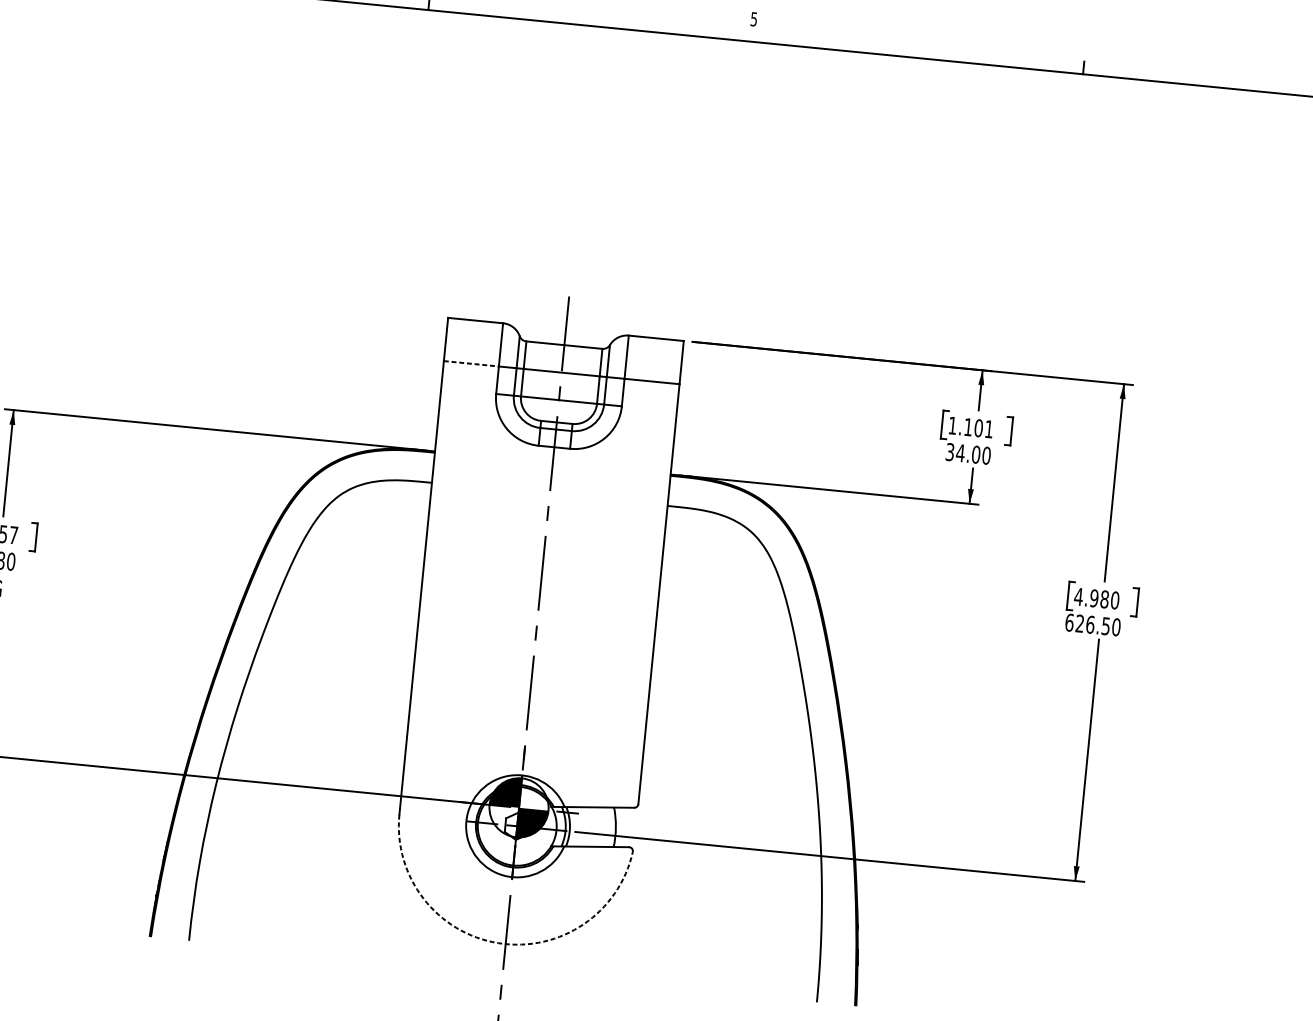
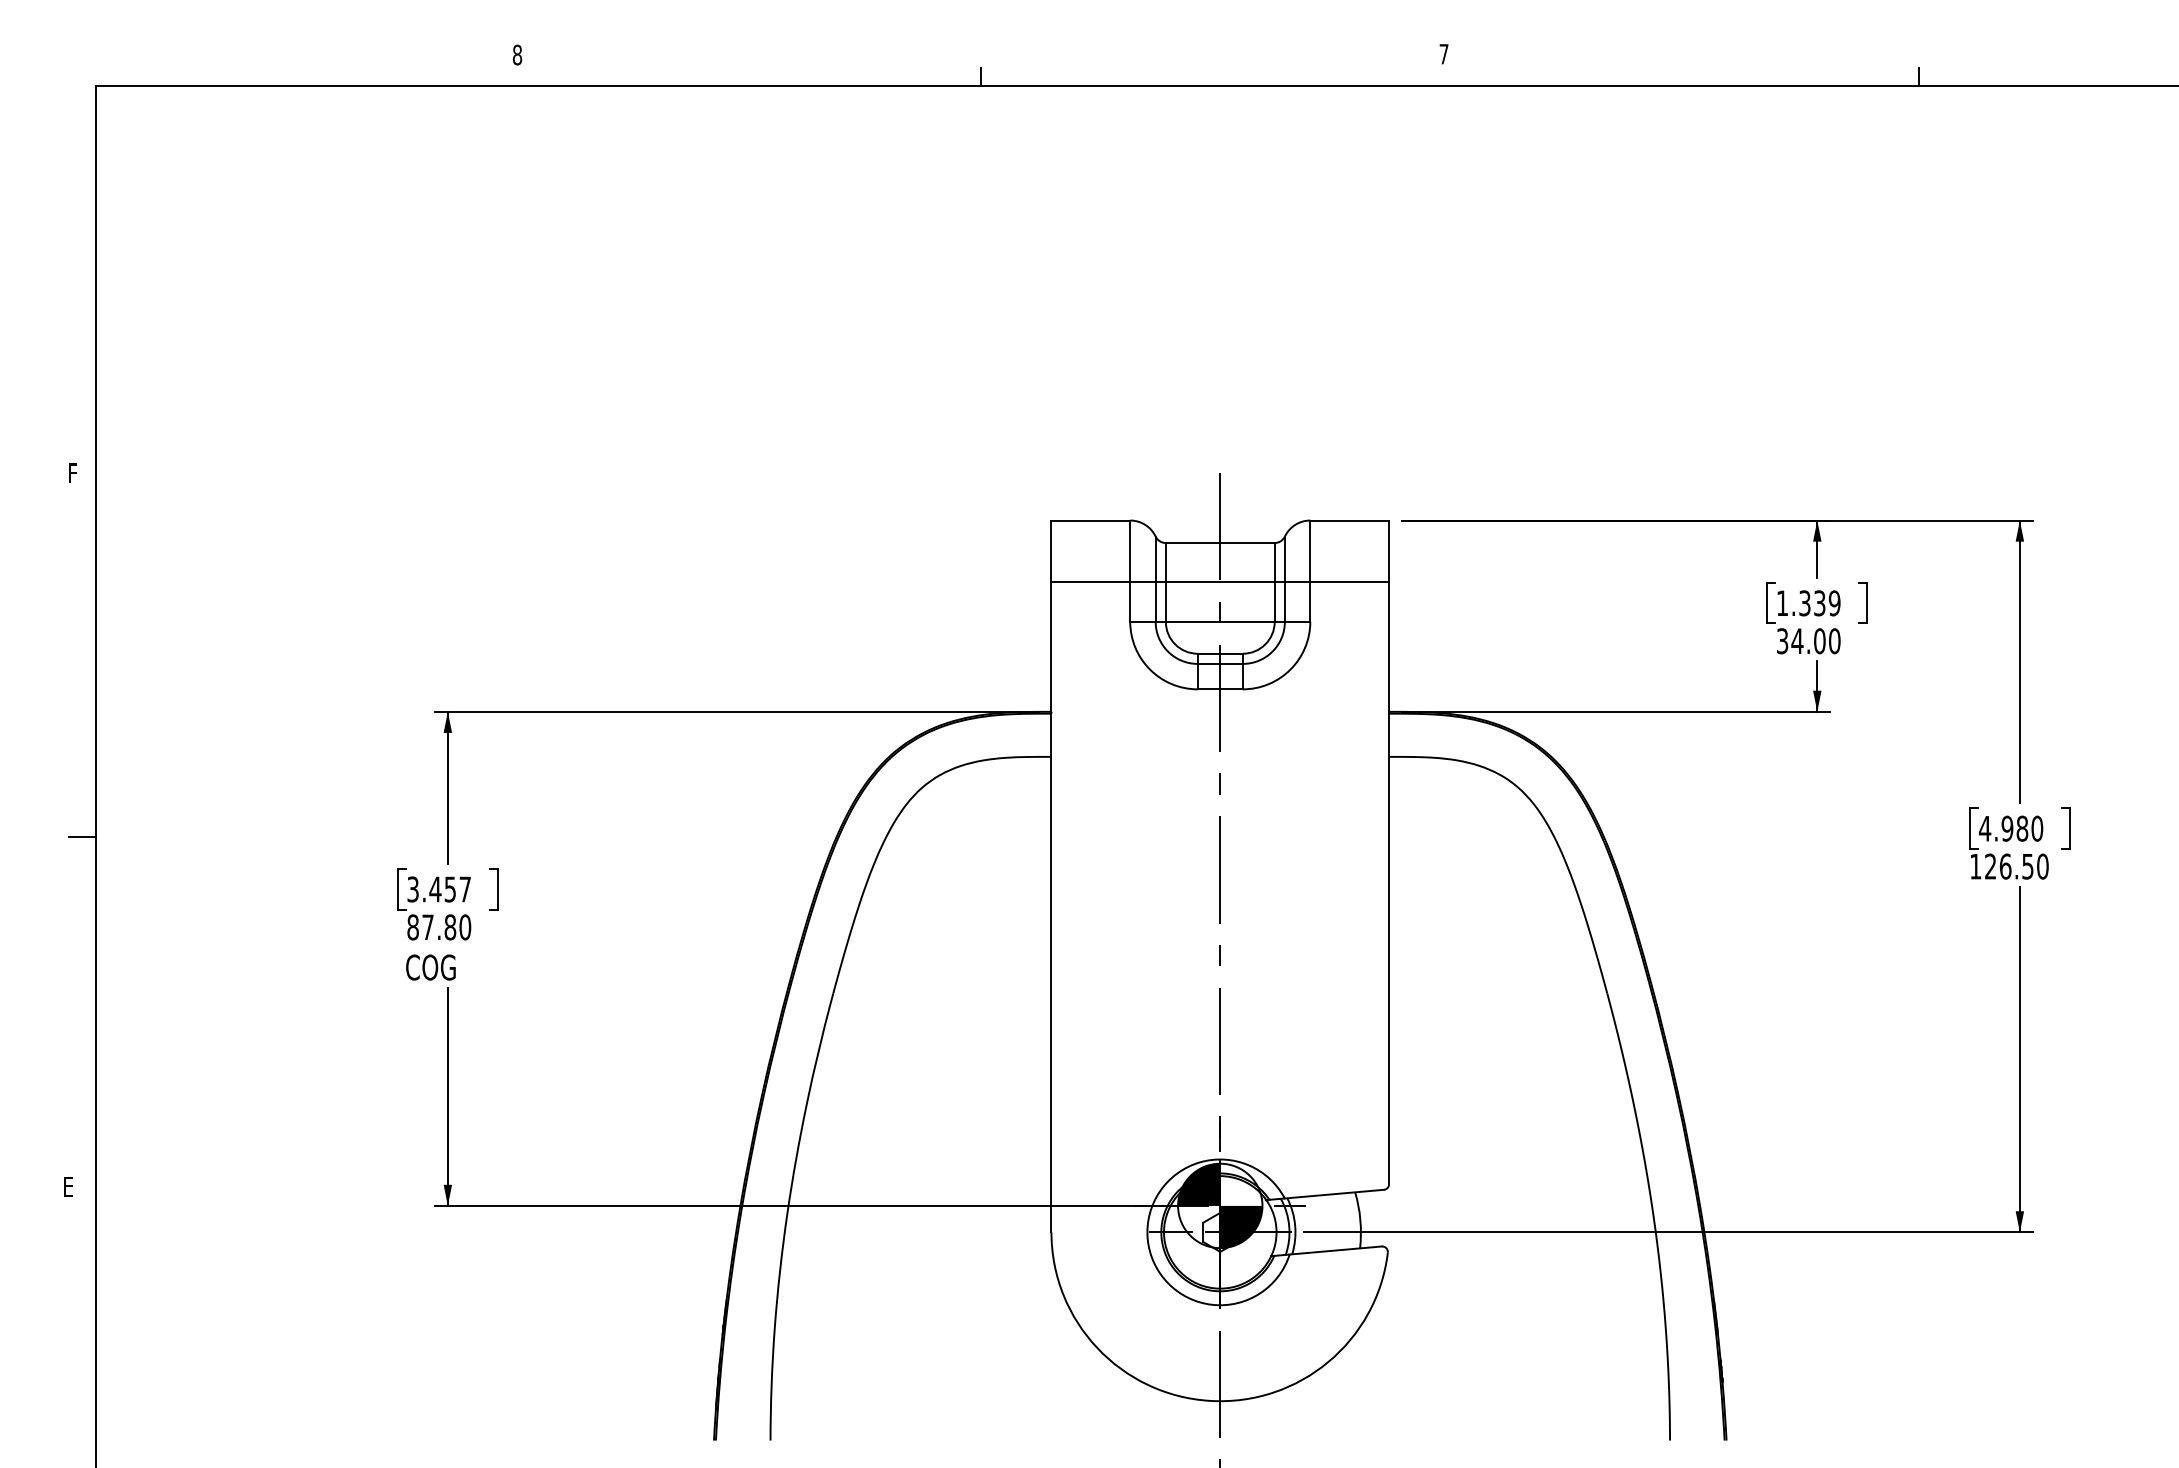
text: (753, 19) -> (1443, 54), 5 -> 7
line: (471, 363) -> (1091, 582), dashed -> solid
text: (978, 428) -> (1819, 603), 1.101 -> 1.339
text: (1069, 622) -> (1975, 866), 626.50 -> 126.50
arc: (498, 942) -> (1210, 1400), dashed -> solid

